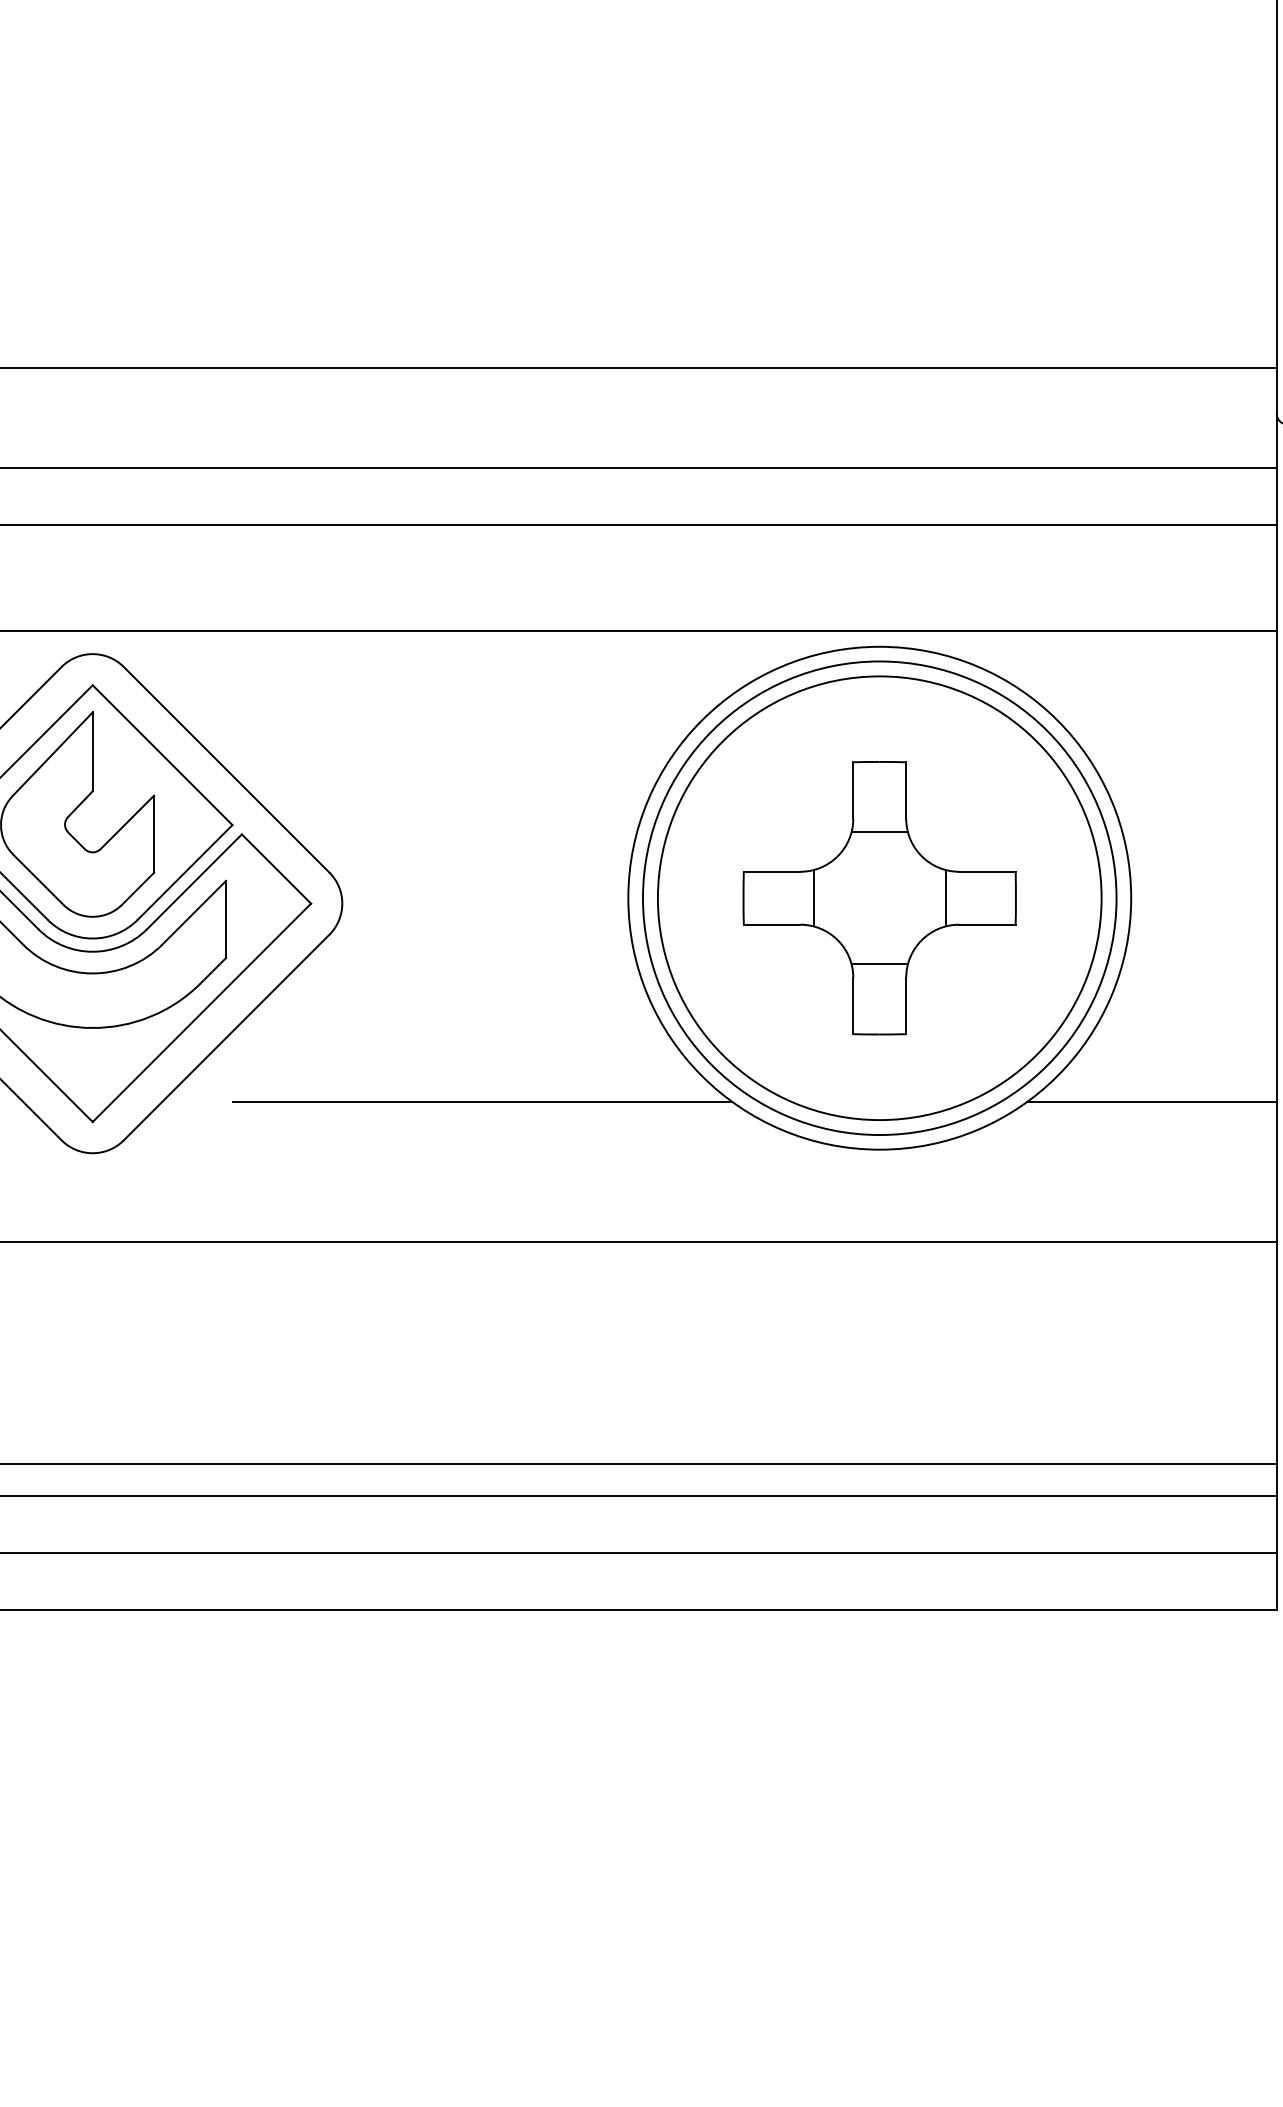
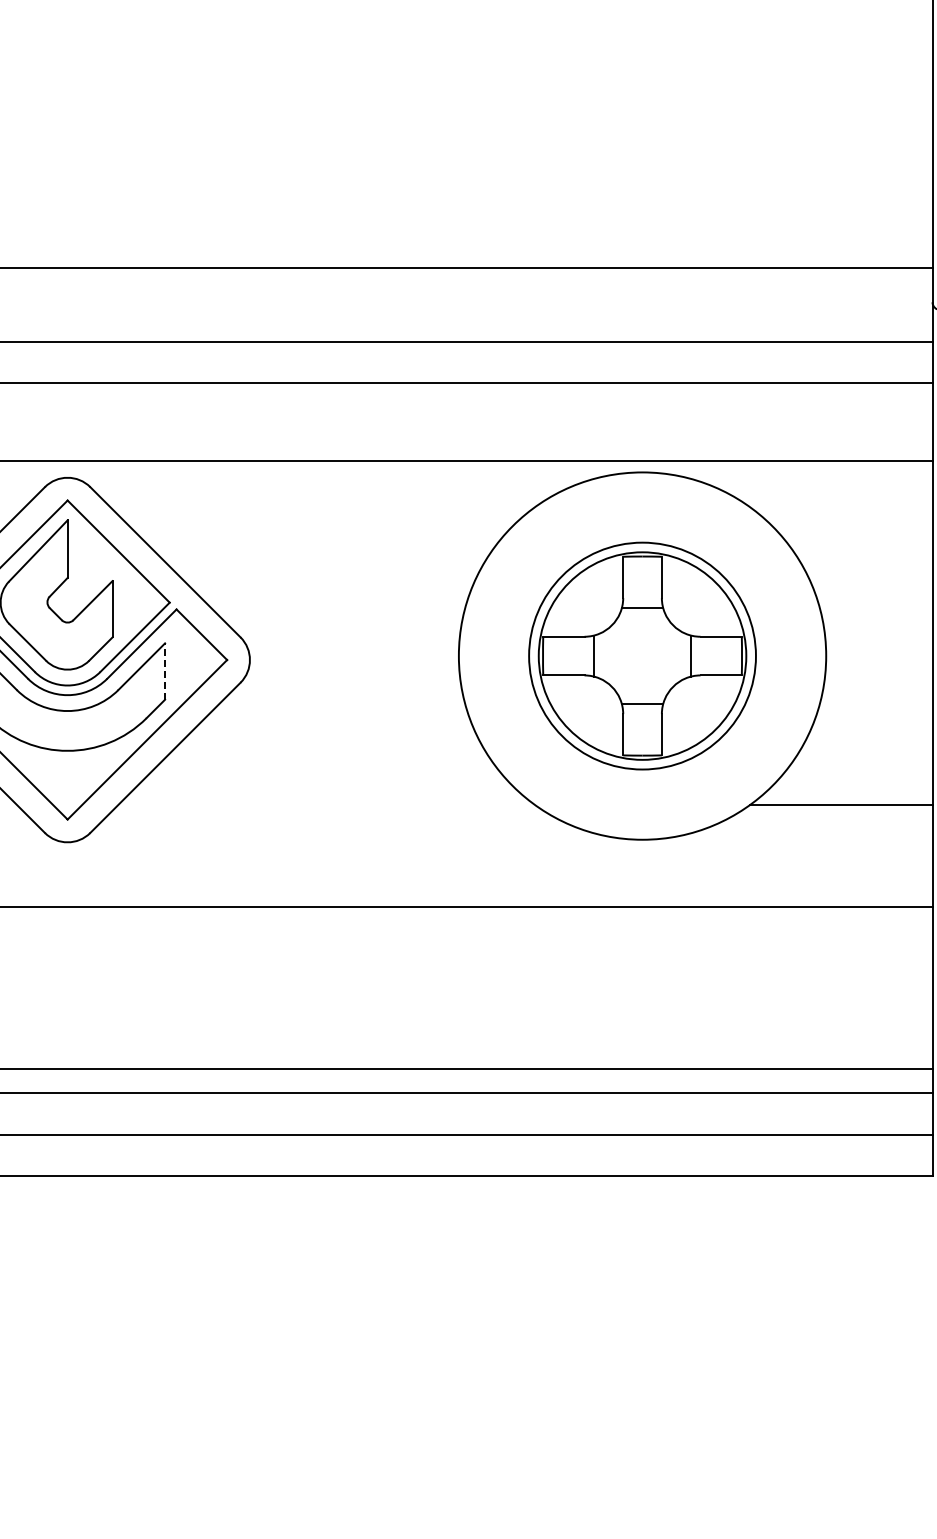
circle: (879, 898) -> (642, 656), size x0.6
circle: (879, 898) -> (642, 656), size x0.7
line: (226, 919) -> (165, 671), solid -> dashed
line: (482, 1101) -> (352, 804), removed

